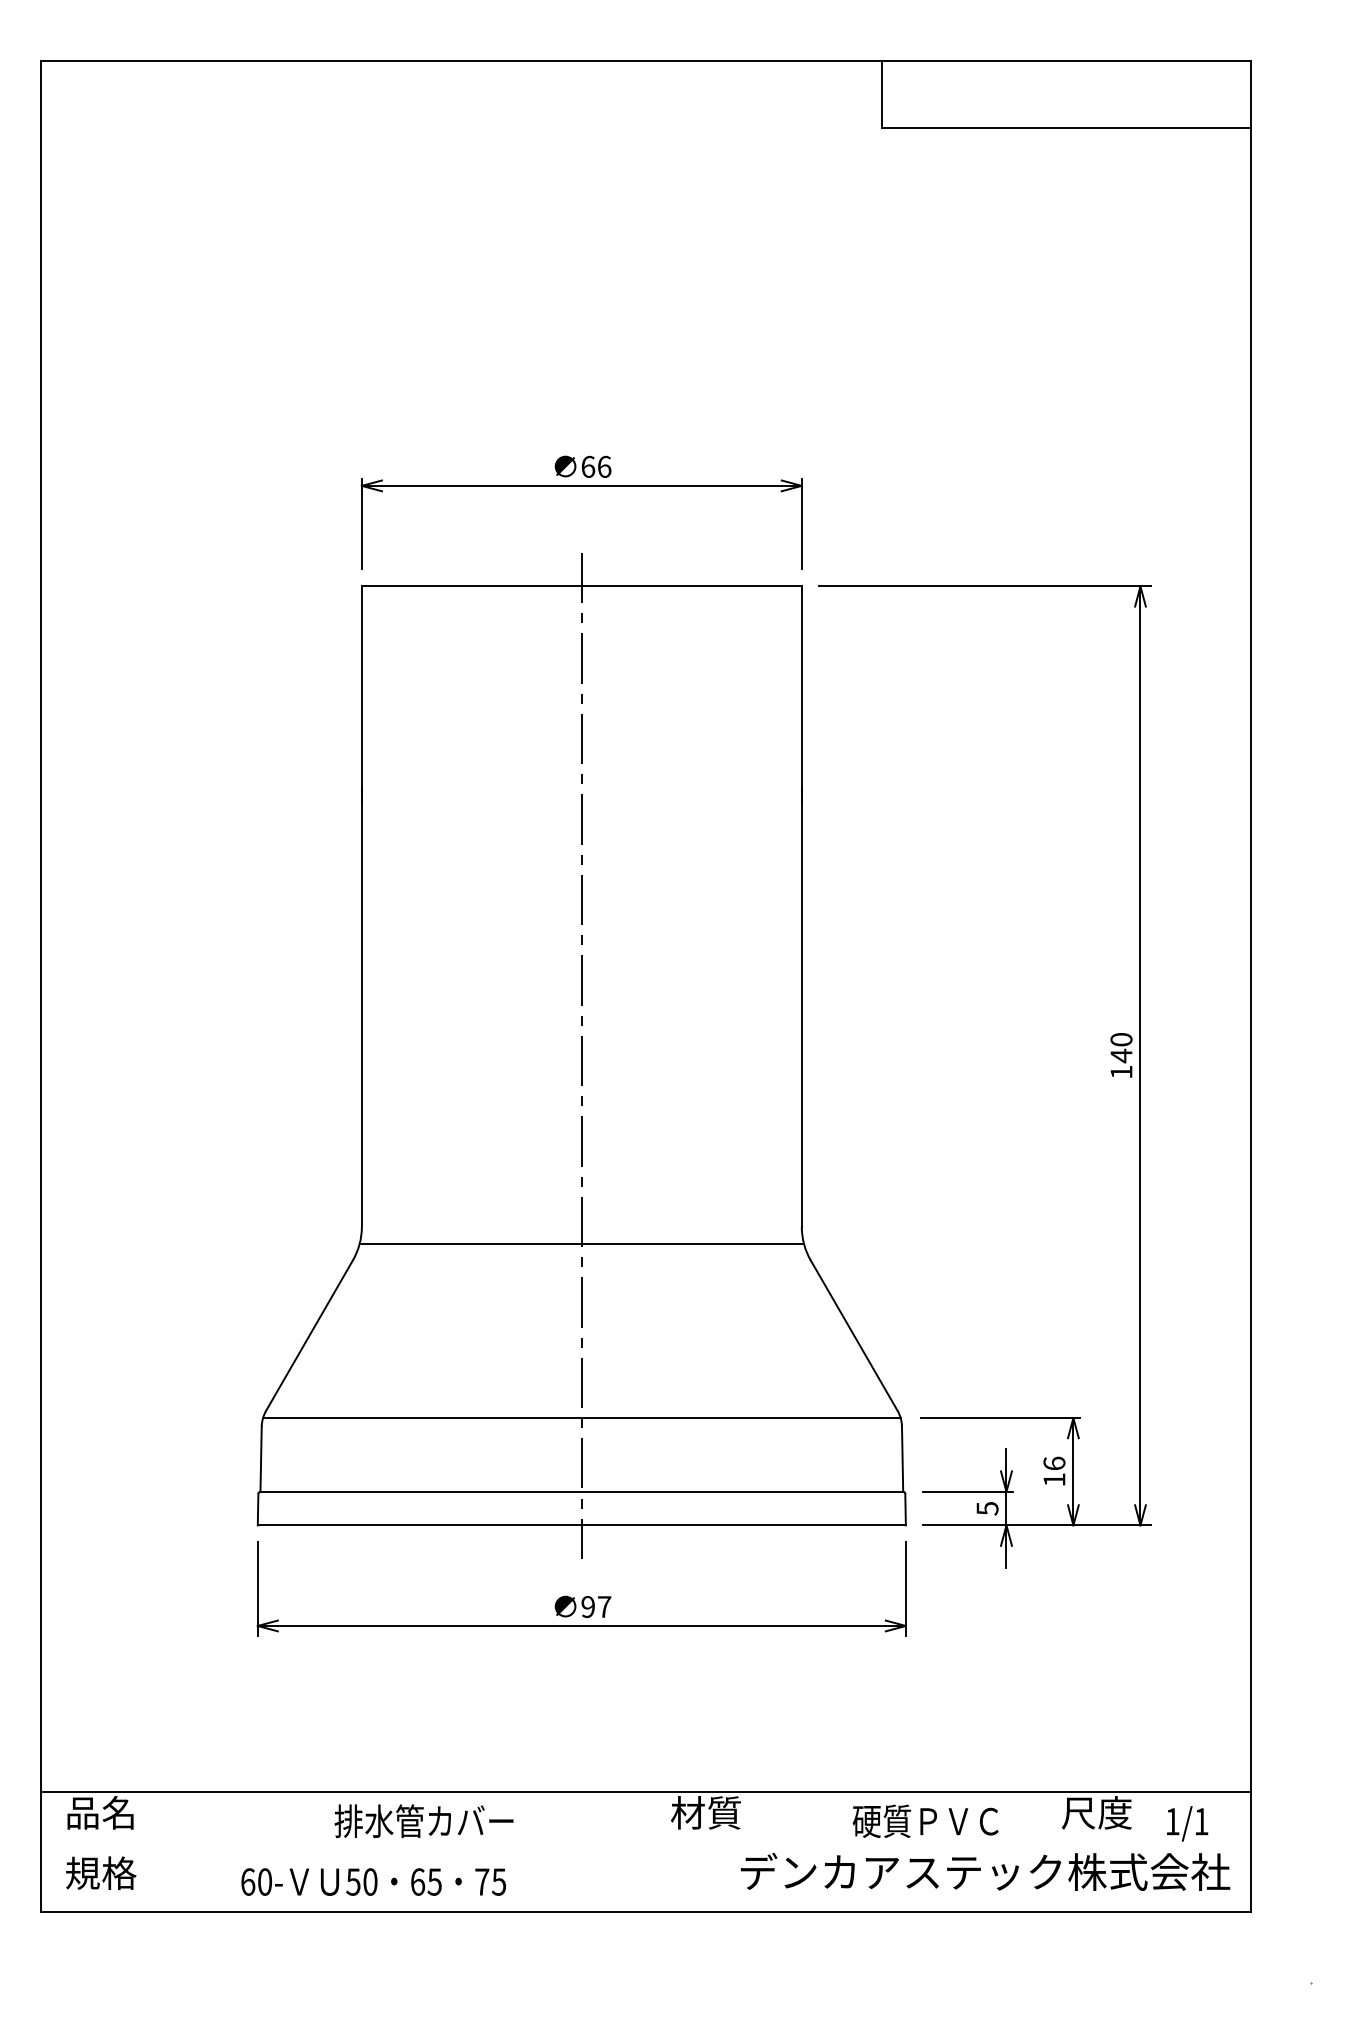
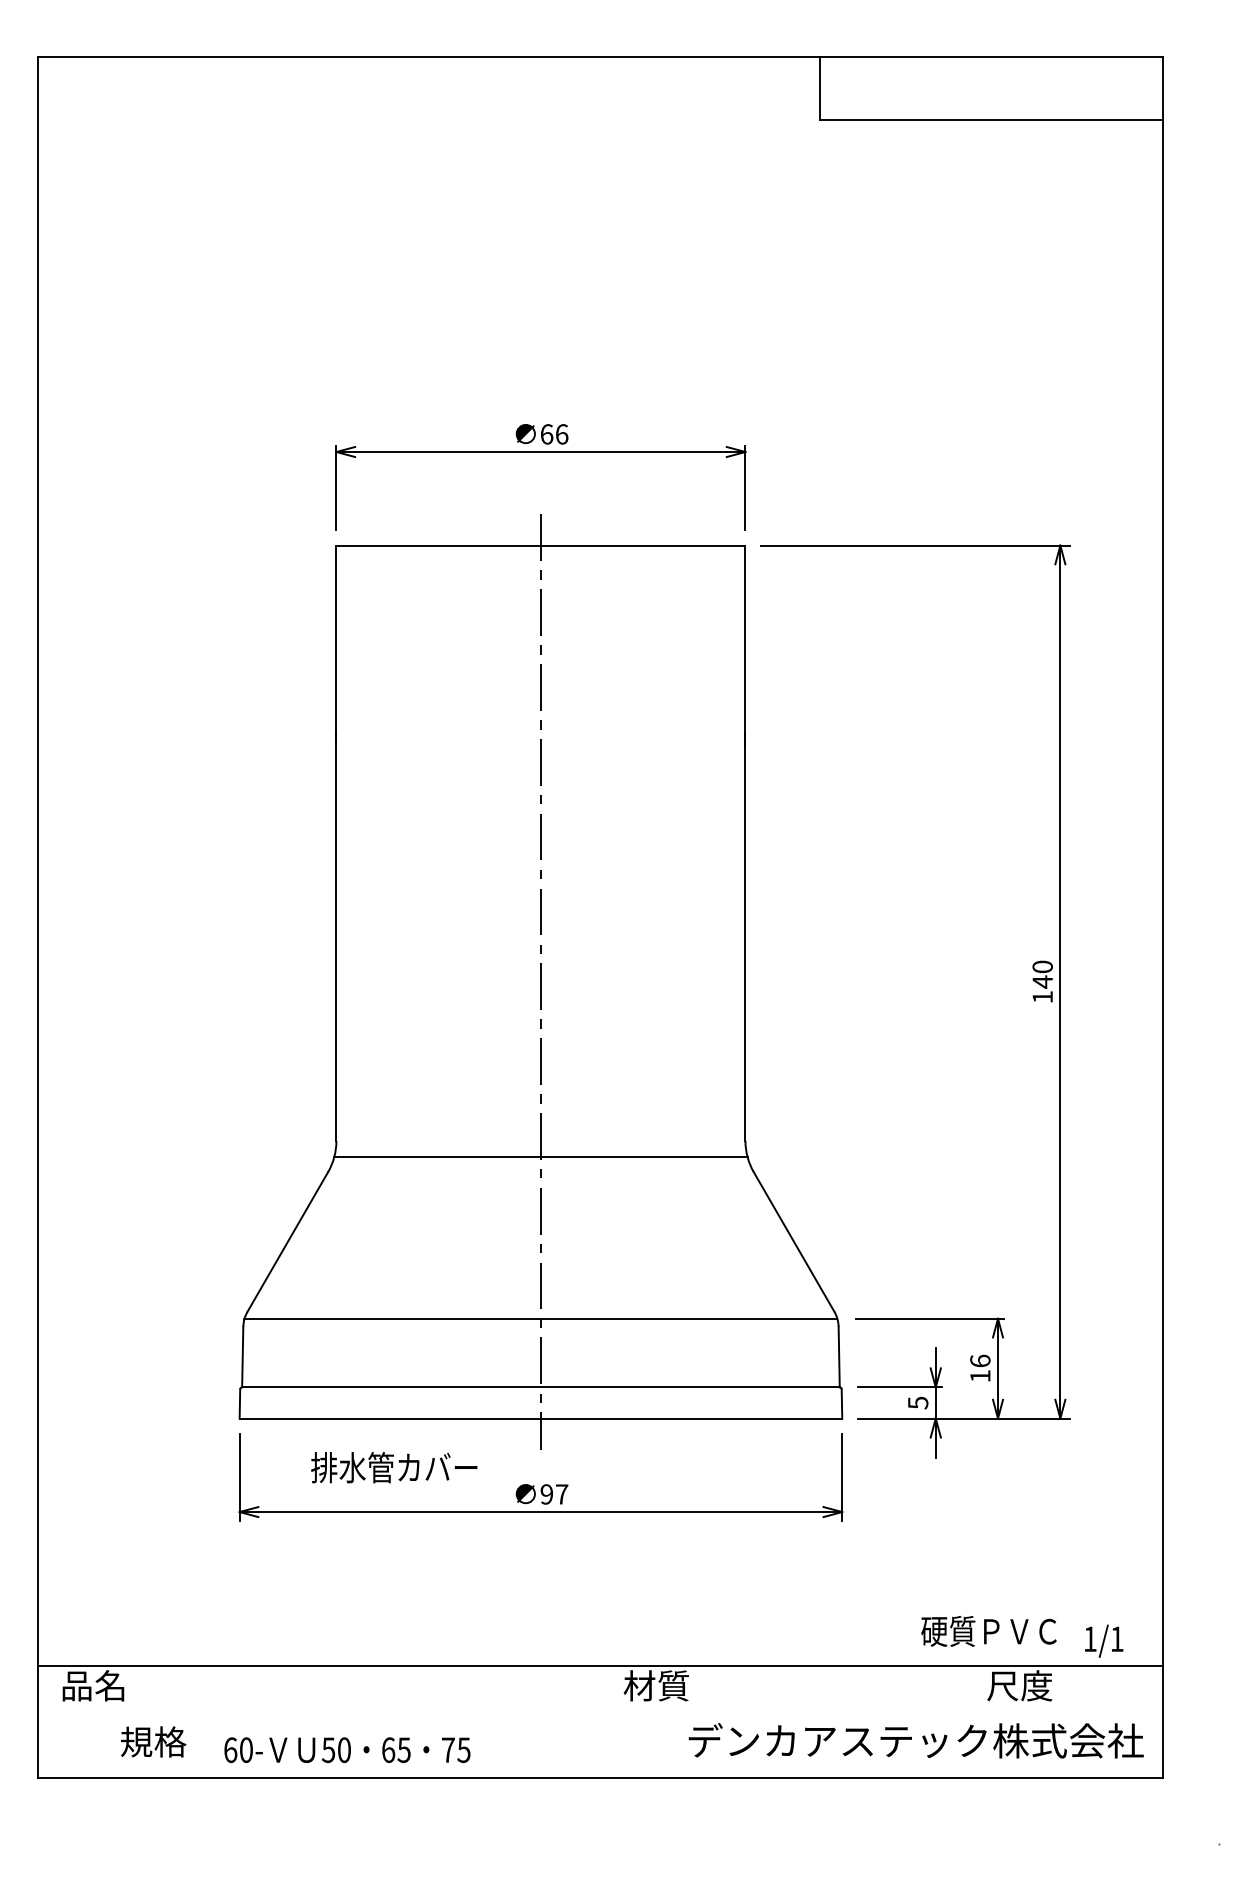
text: (423, 1820) -> (393, 1467), moved
text: (925, 1820) -> (988, 1630), moved
text: (1187, 1823) -> (1104, 1640), moved
text: (101, 1872) -> (153, 1741), moved

